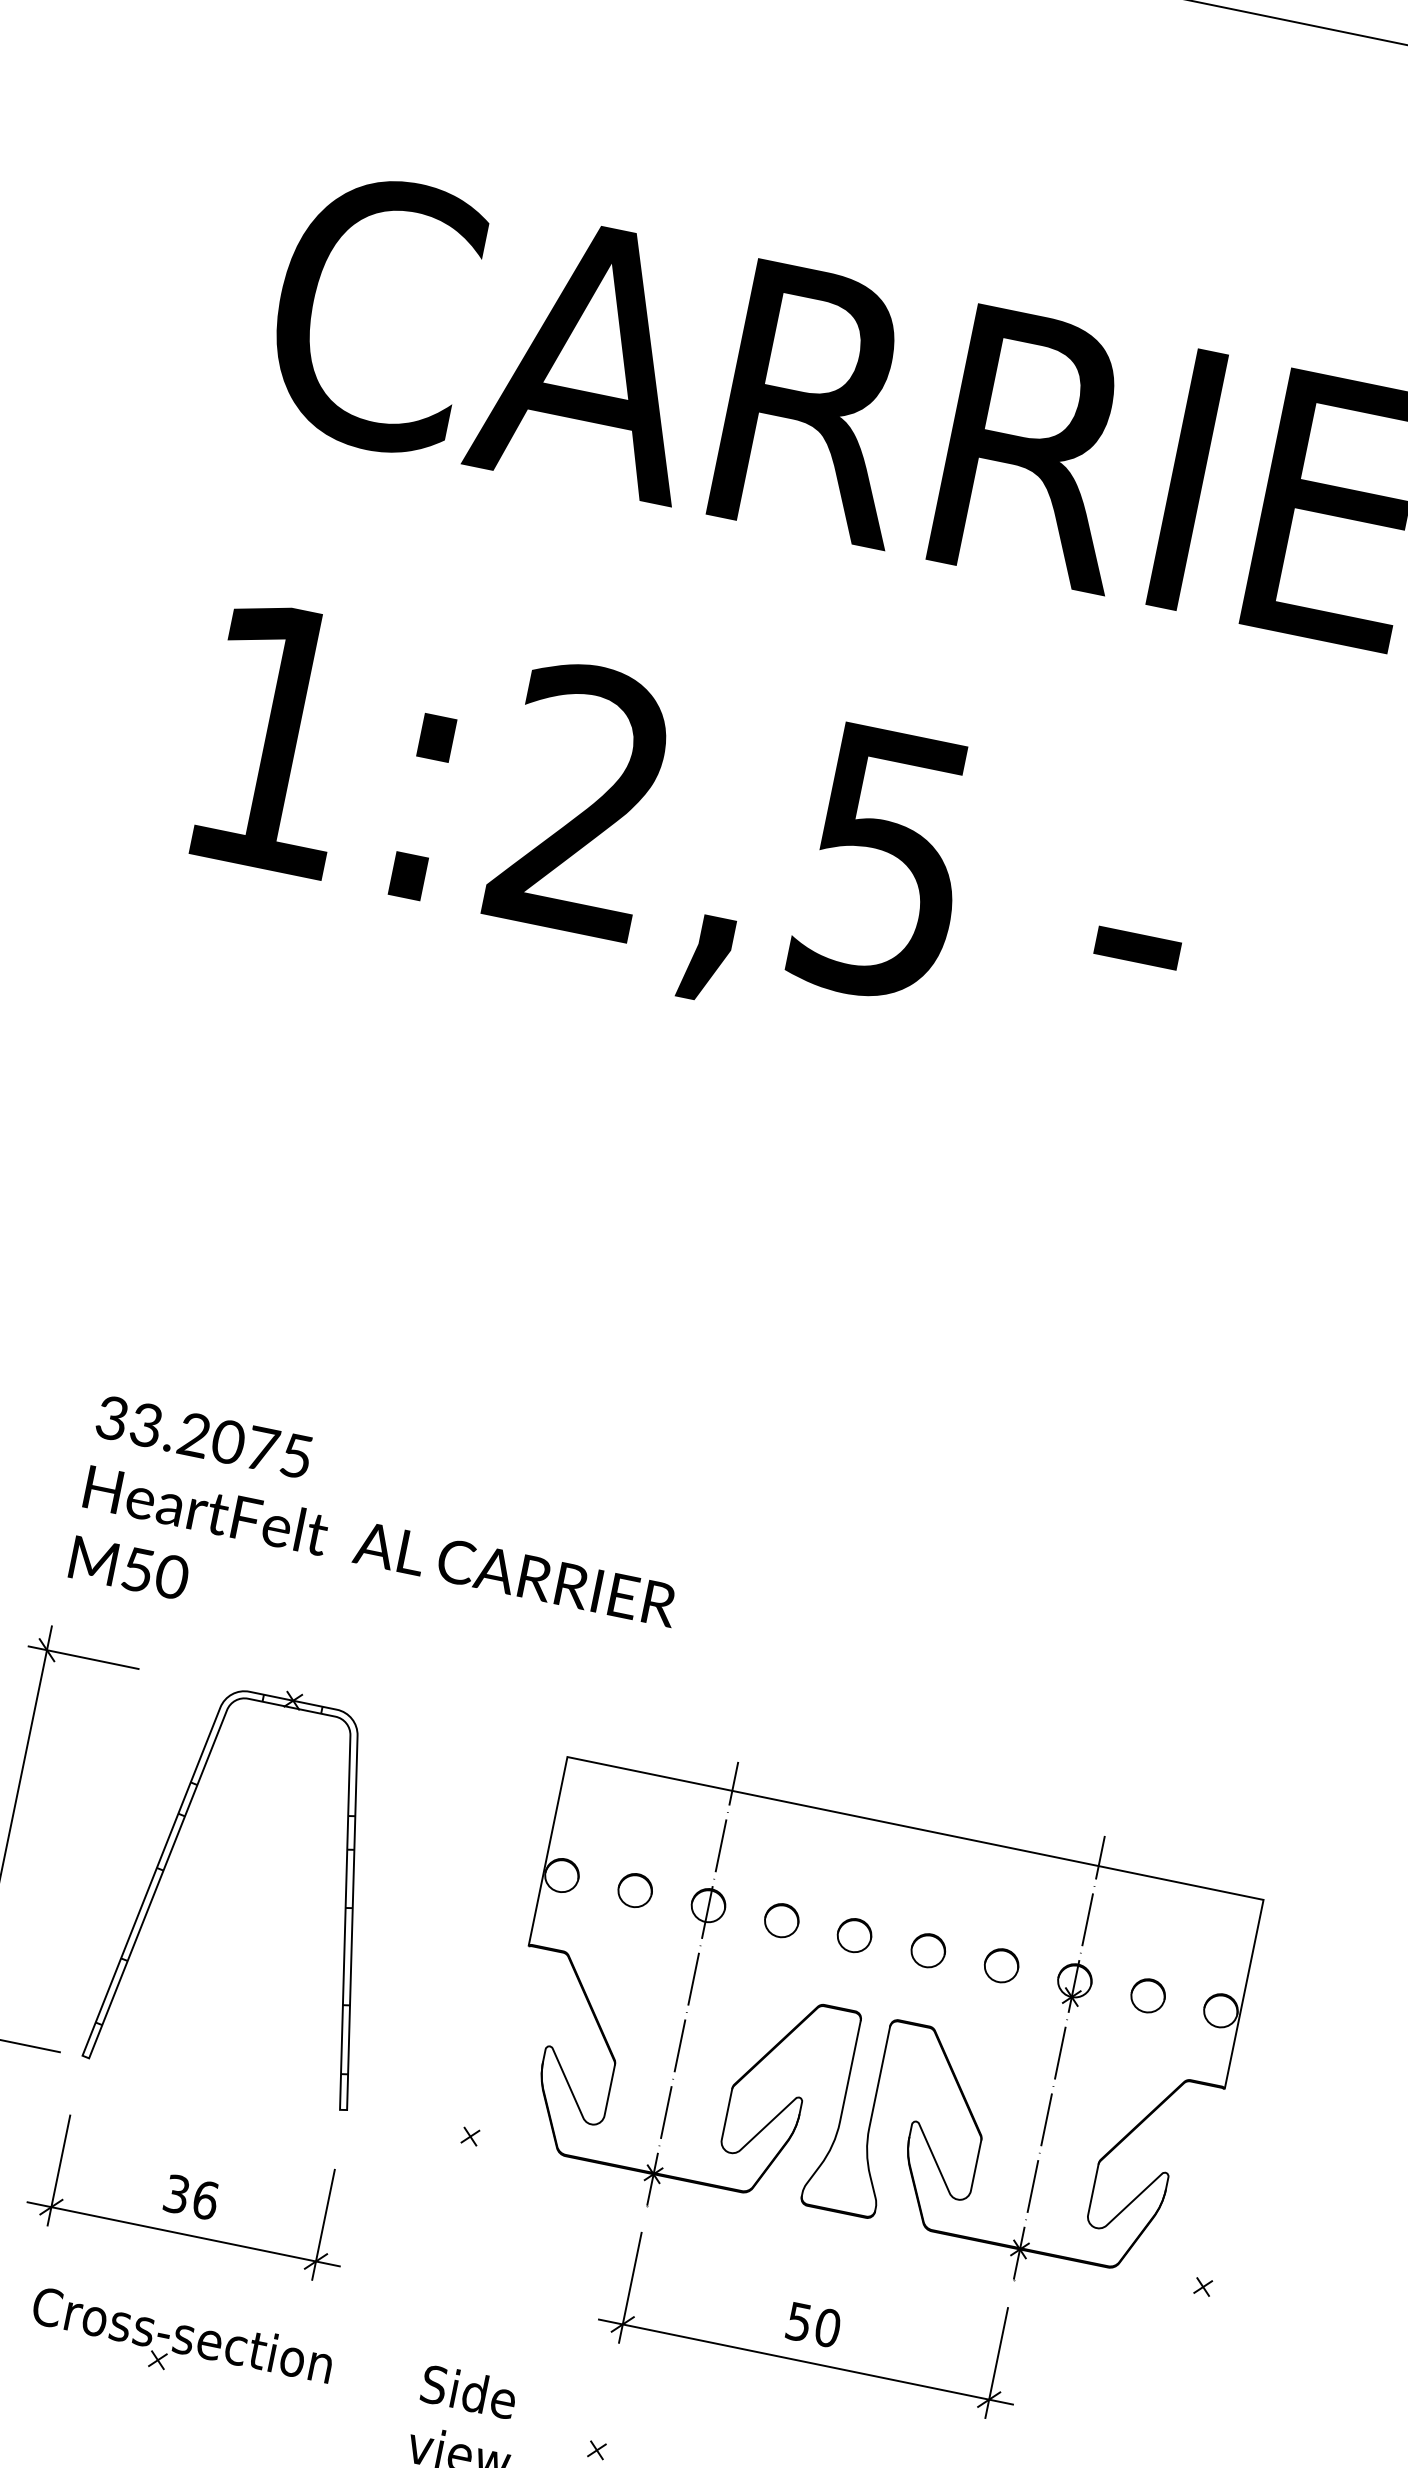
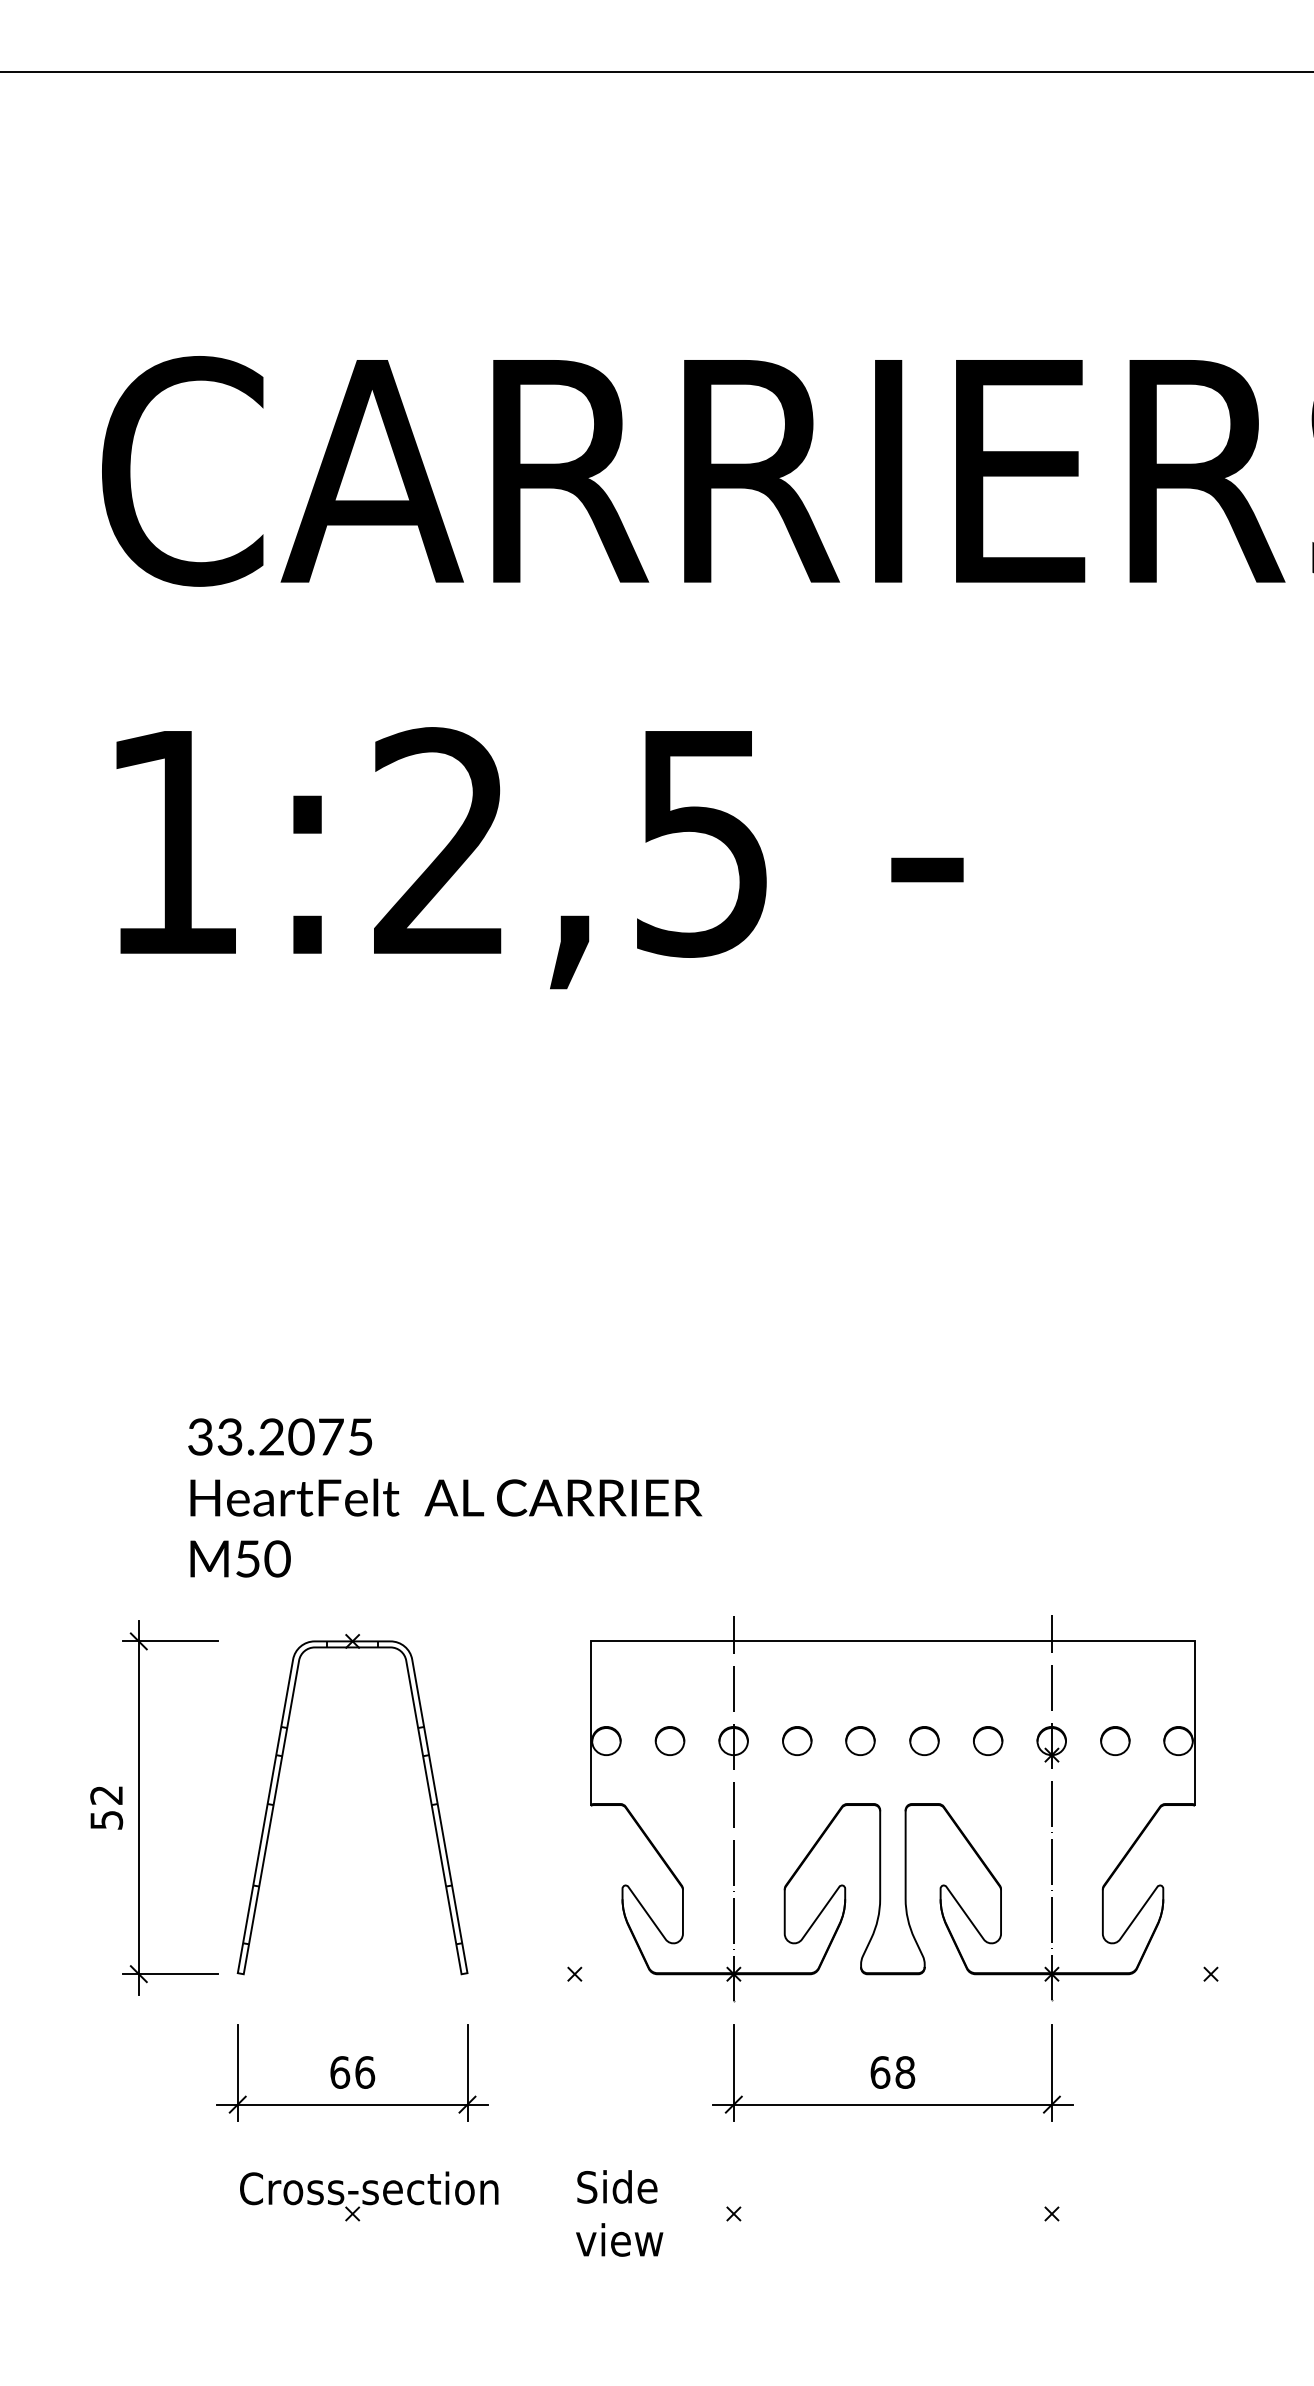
text: (380, 1545) -> (445, 1497), moved
text: (177, 2194) -> (340, 2072), 36 -> 66
text: (813, 2324) -> (892, 2072), 50 -> 68

